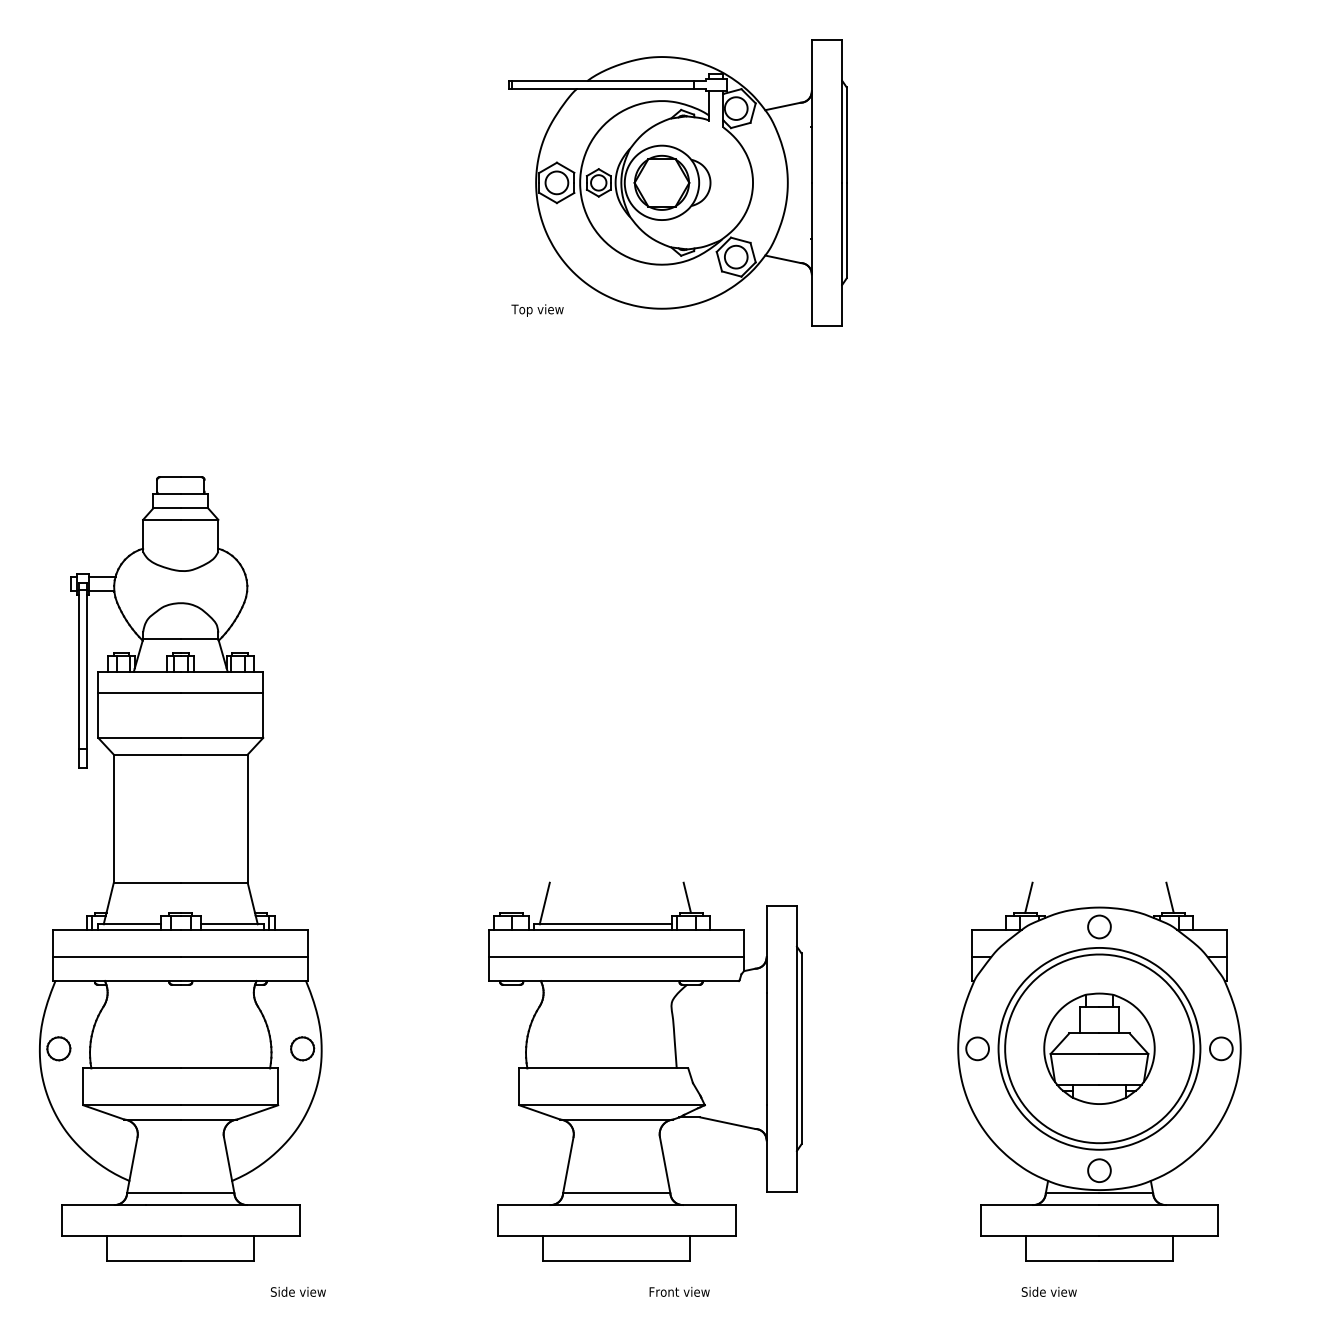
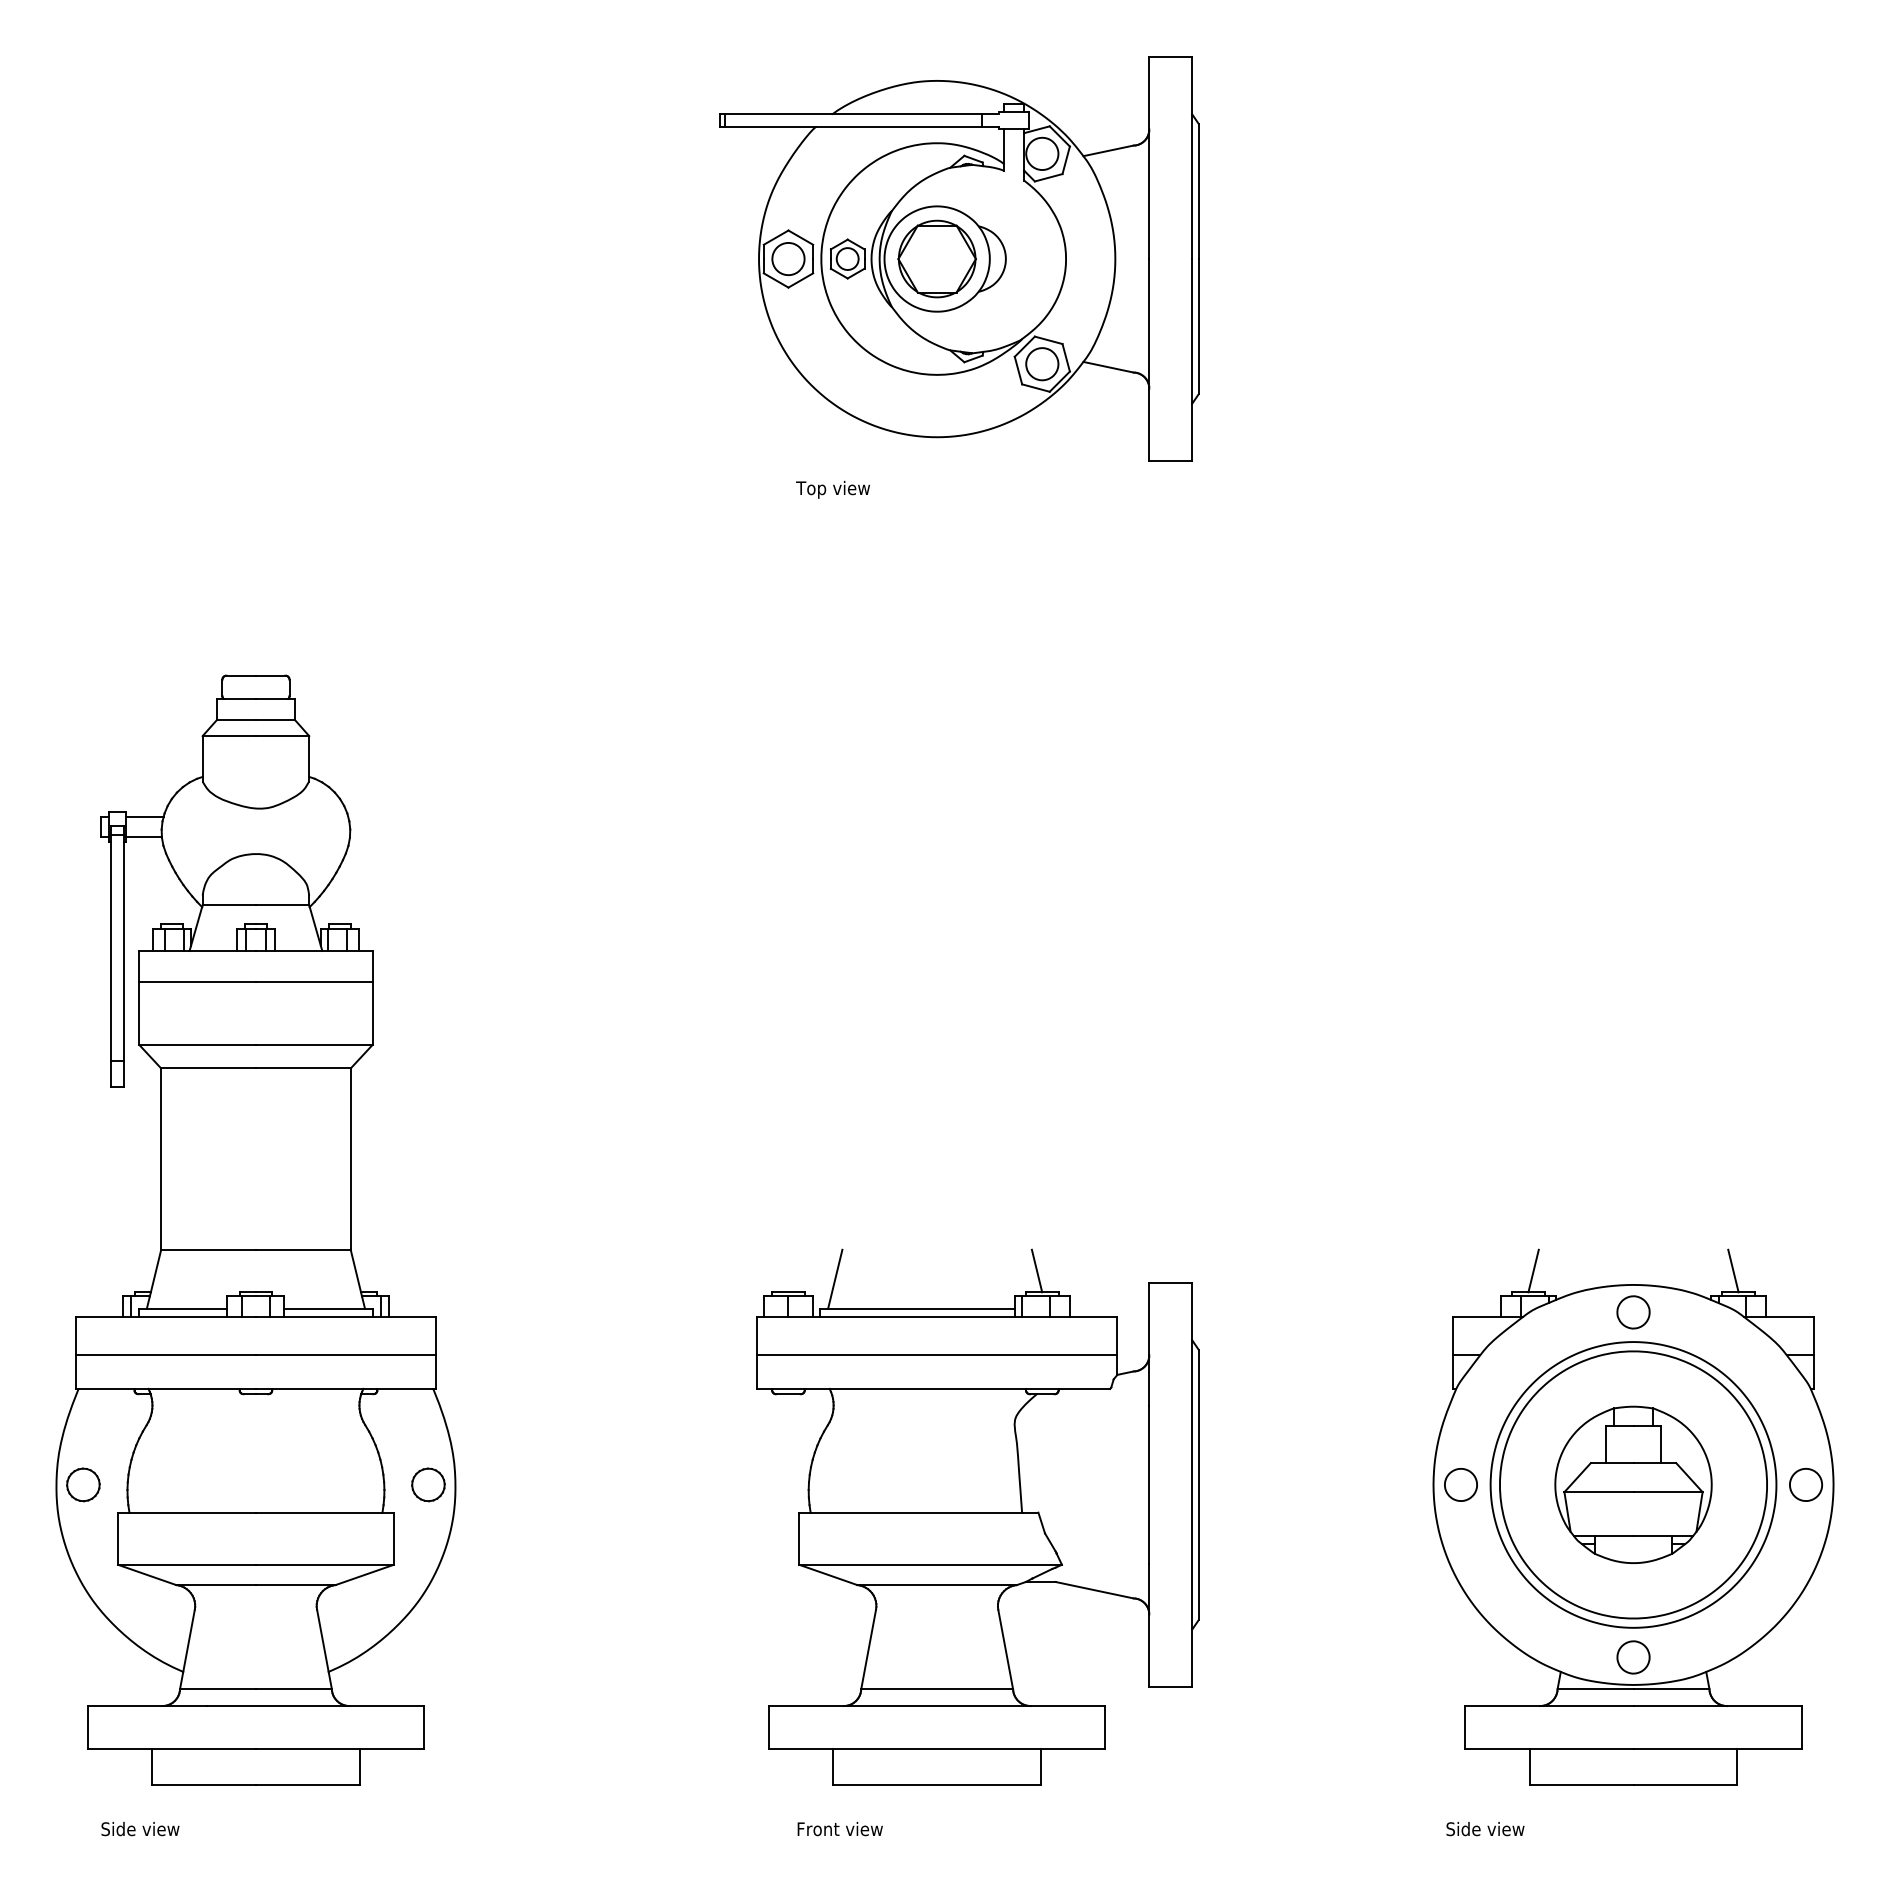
text: (537, 310) -> (832, 489), moved
part: (645, 1071) -> (977, 1516), moved
part: (1099, 1071) -> (1633, 1516), moved
text: (298, 1291) -> (140, 1828), moved
text: (679, 1291) -> (839, 1828), moved

